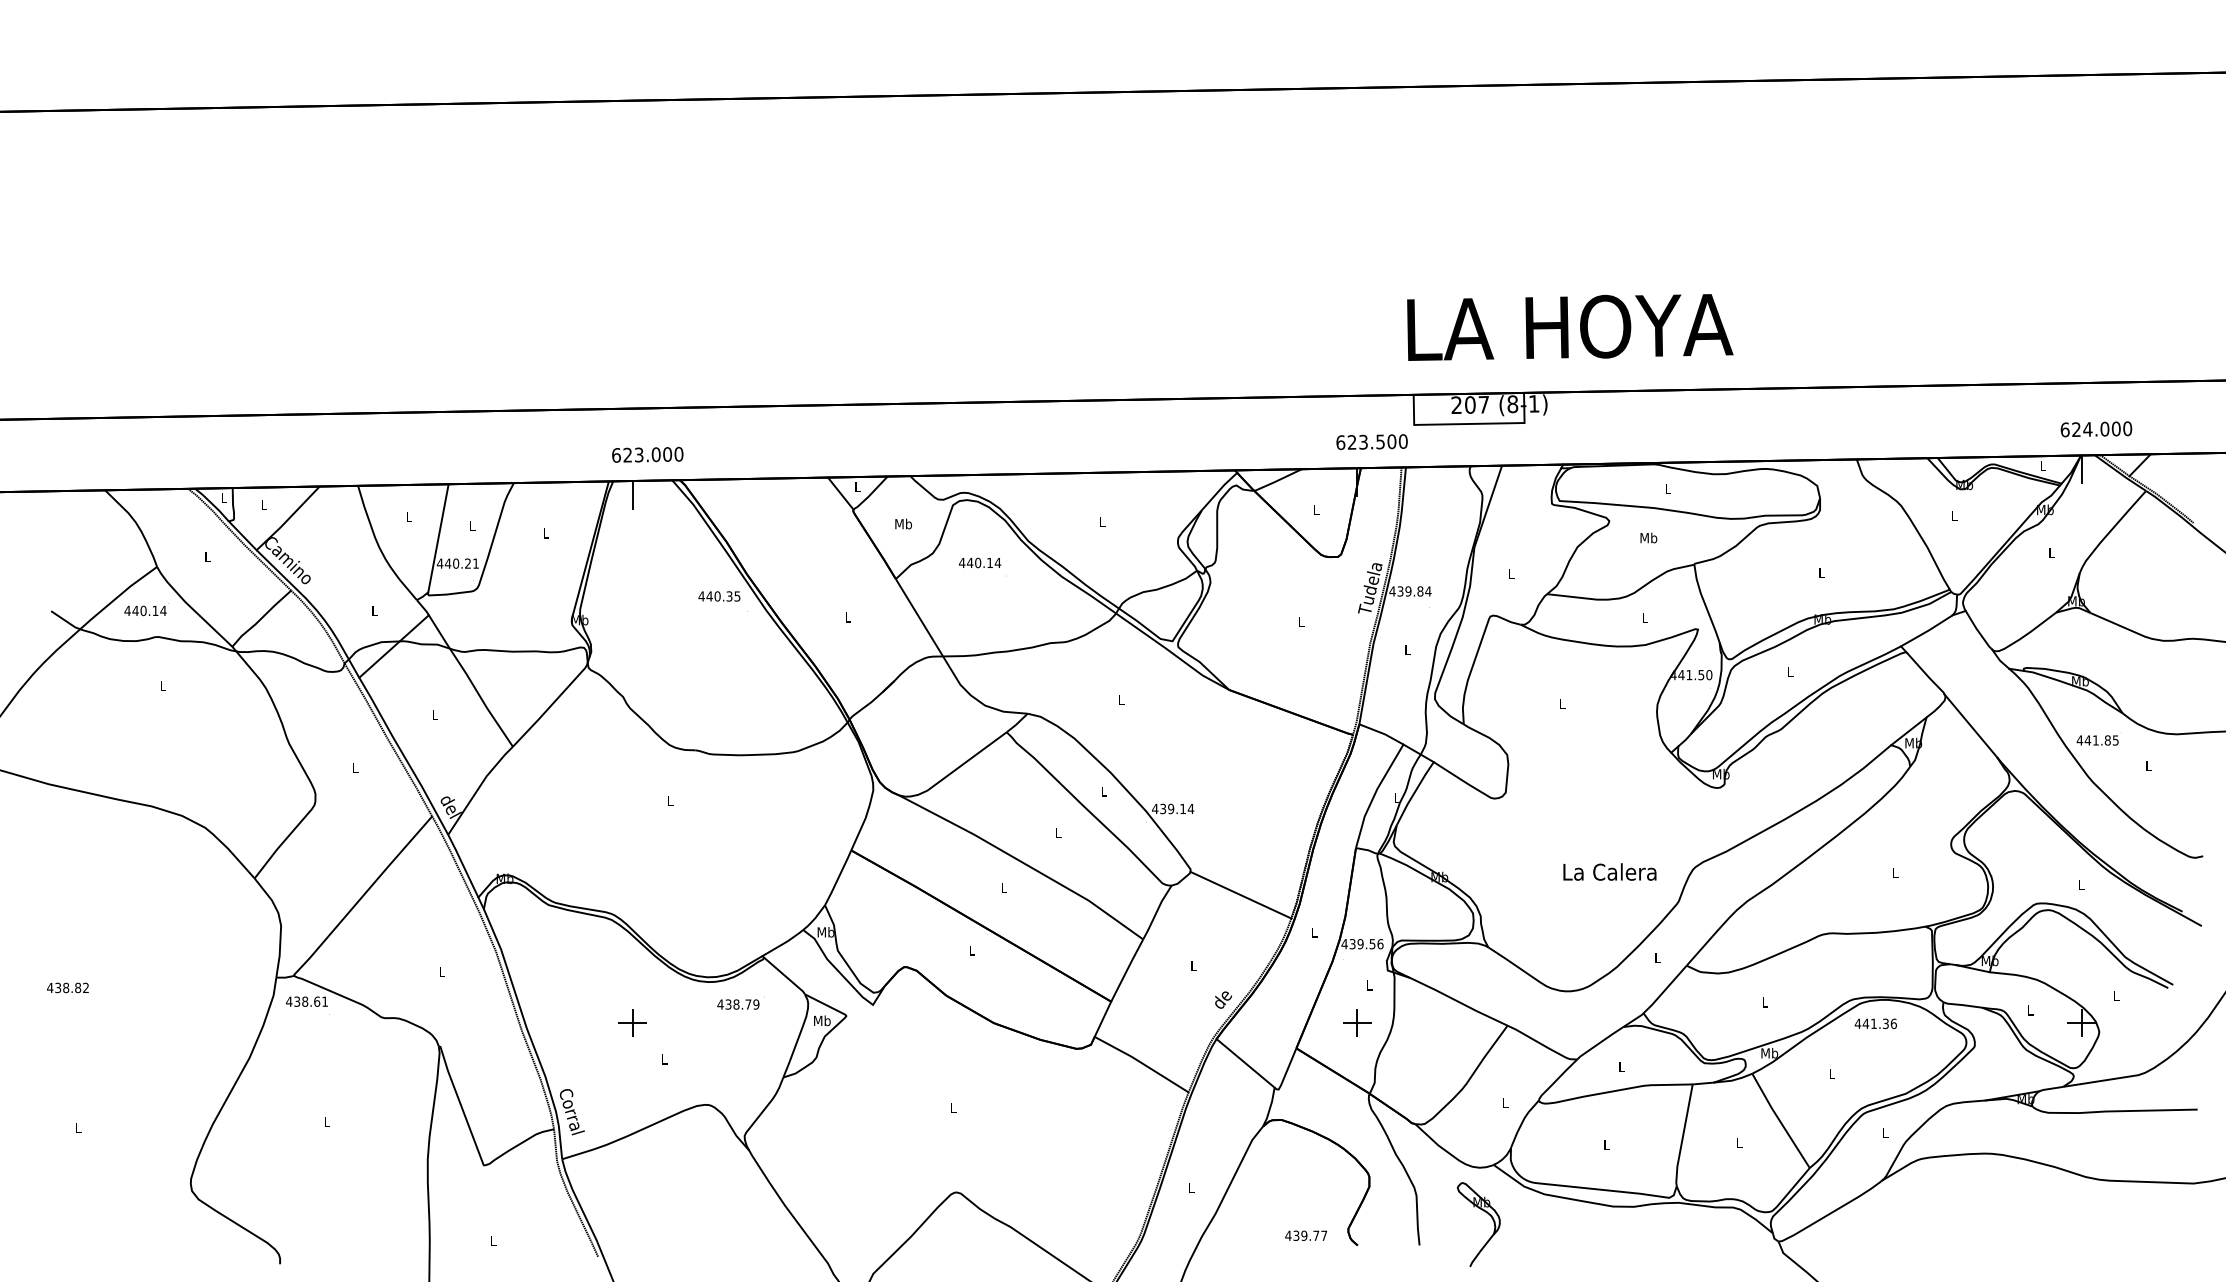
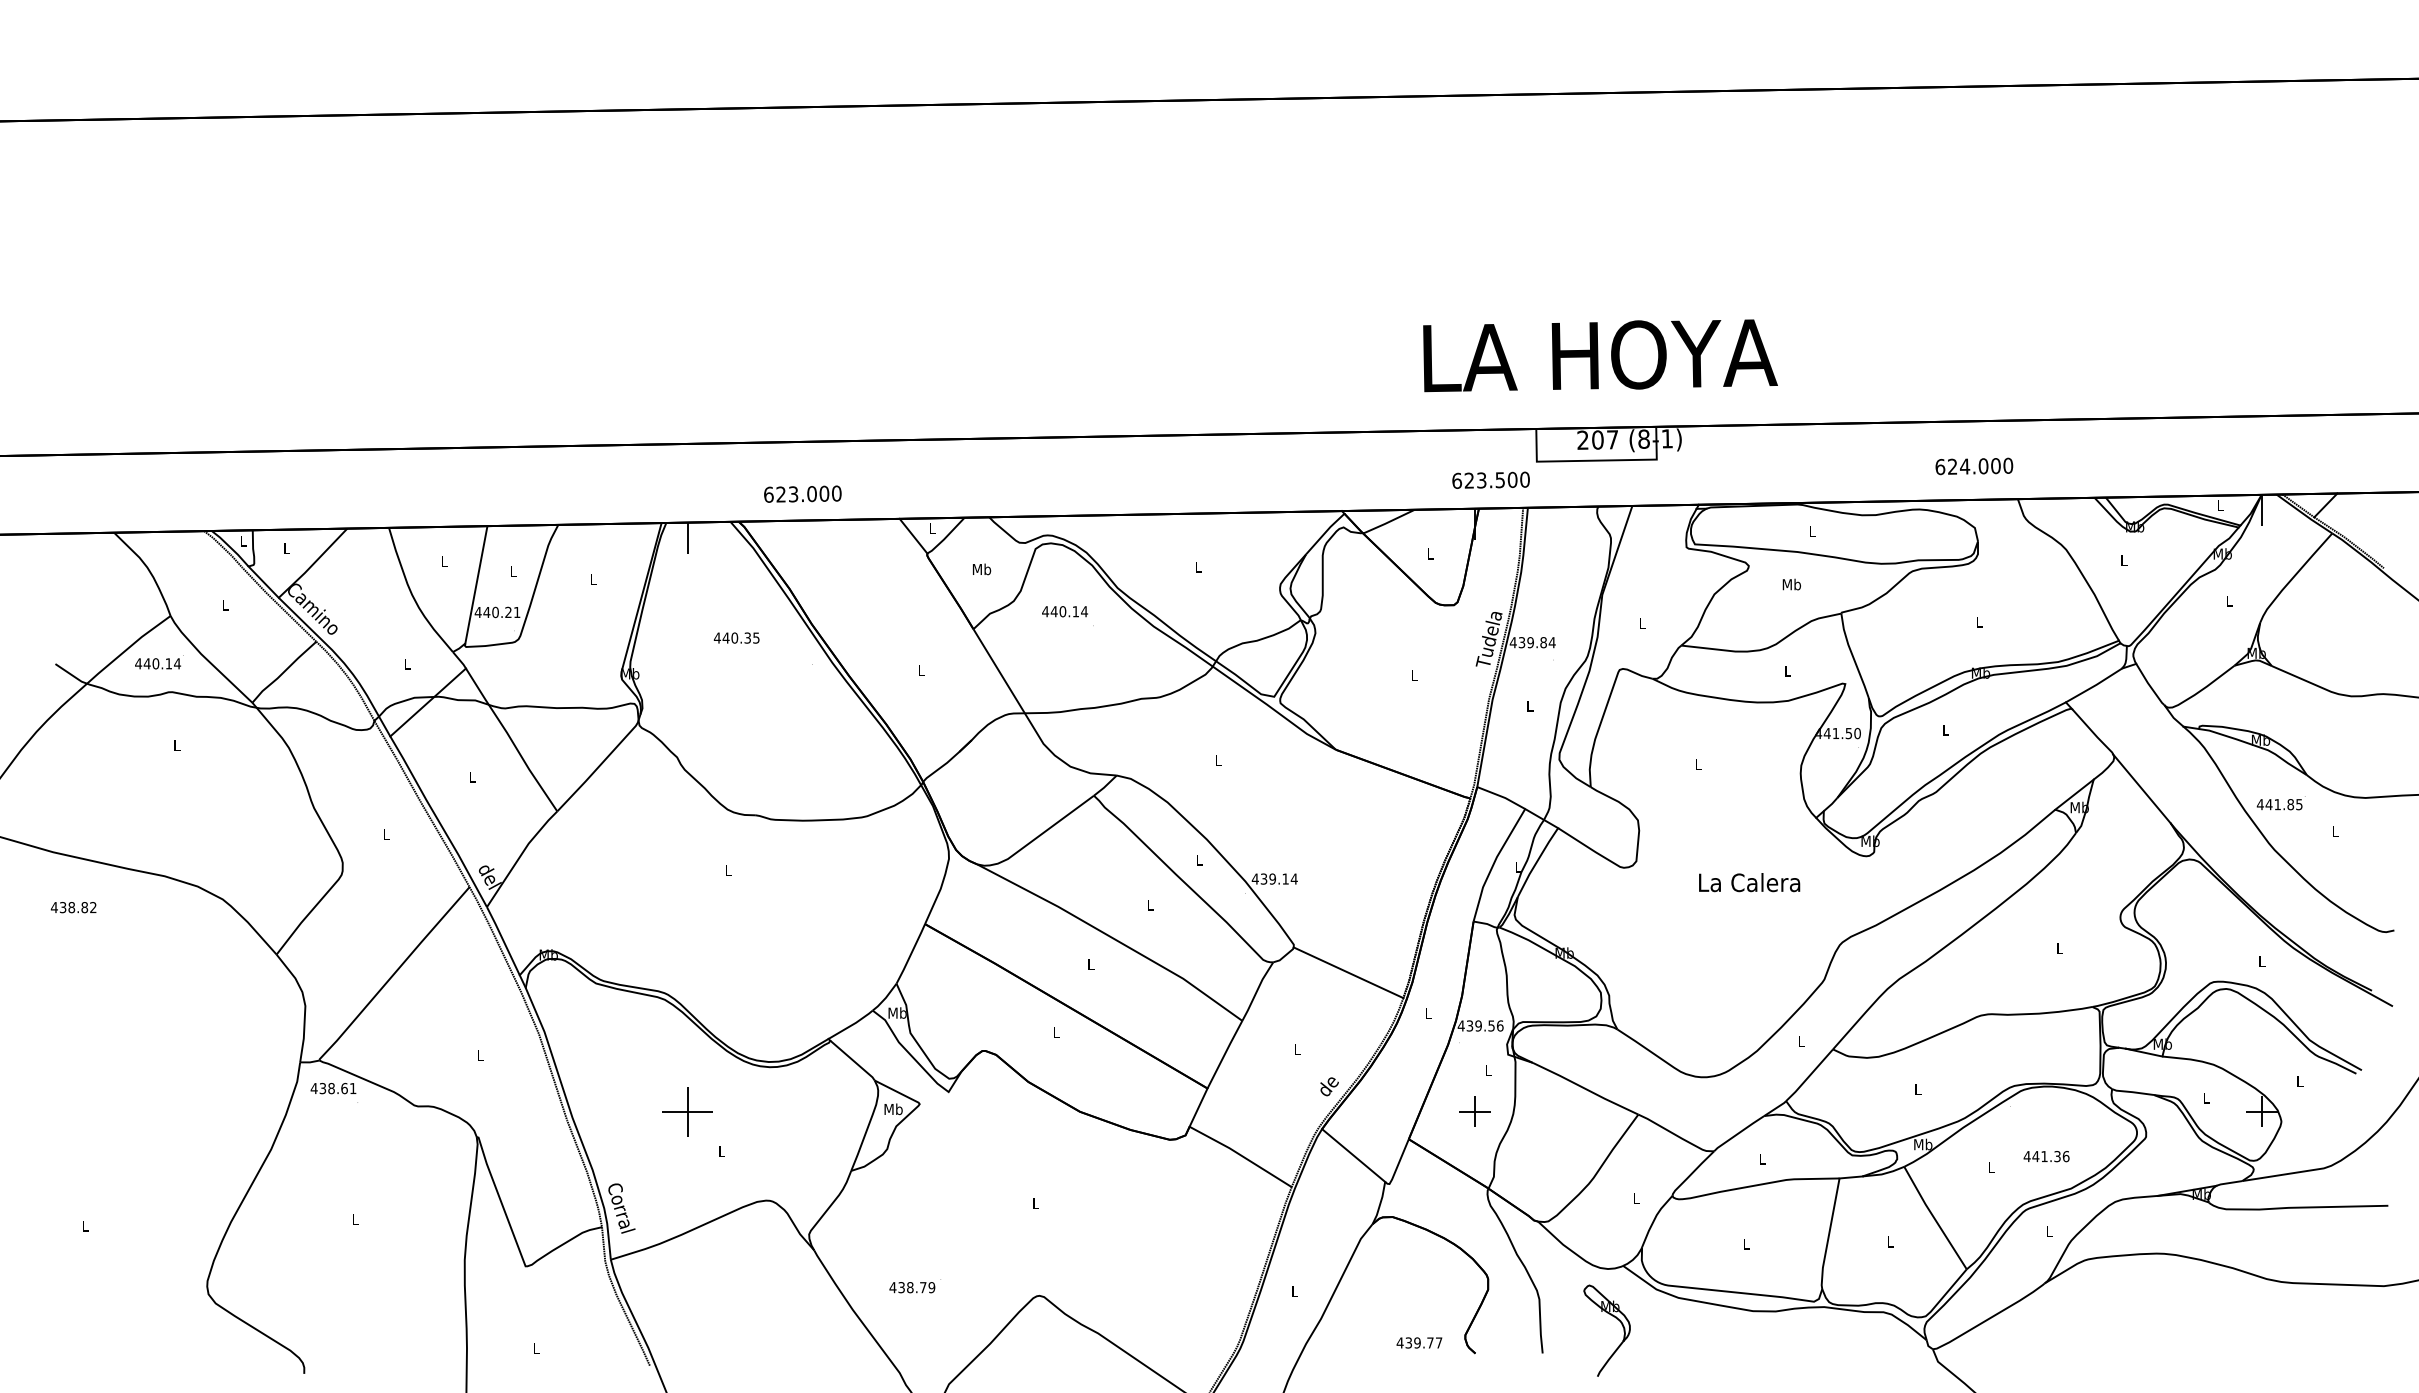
text: (1570, 327) -> (1600, 355), moved
text: (2096, 429) -> (1974, 466), moved
text: (647, 454) -> (802, 493), moved
text: (719, 595) -> (736, 637), moved
text: (1609, 871) -> (1749, 882), moved
text: (67, 987) -> (73, 907), moved
text: (740, 1003) -> (914, 1286), moved
part: (632, 1022) -> (687, 1111), size x1.6
text: (1875, 1023) -> (2046, 1156), moved

